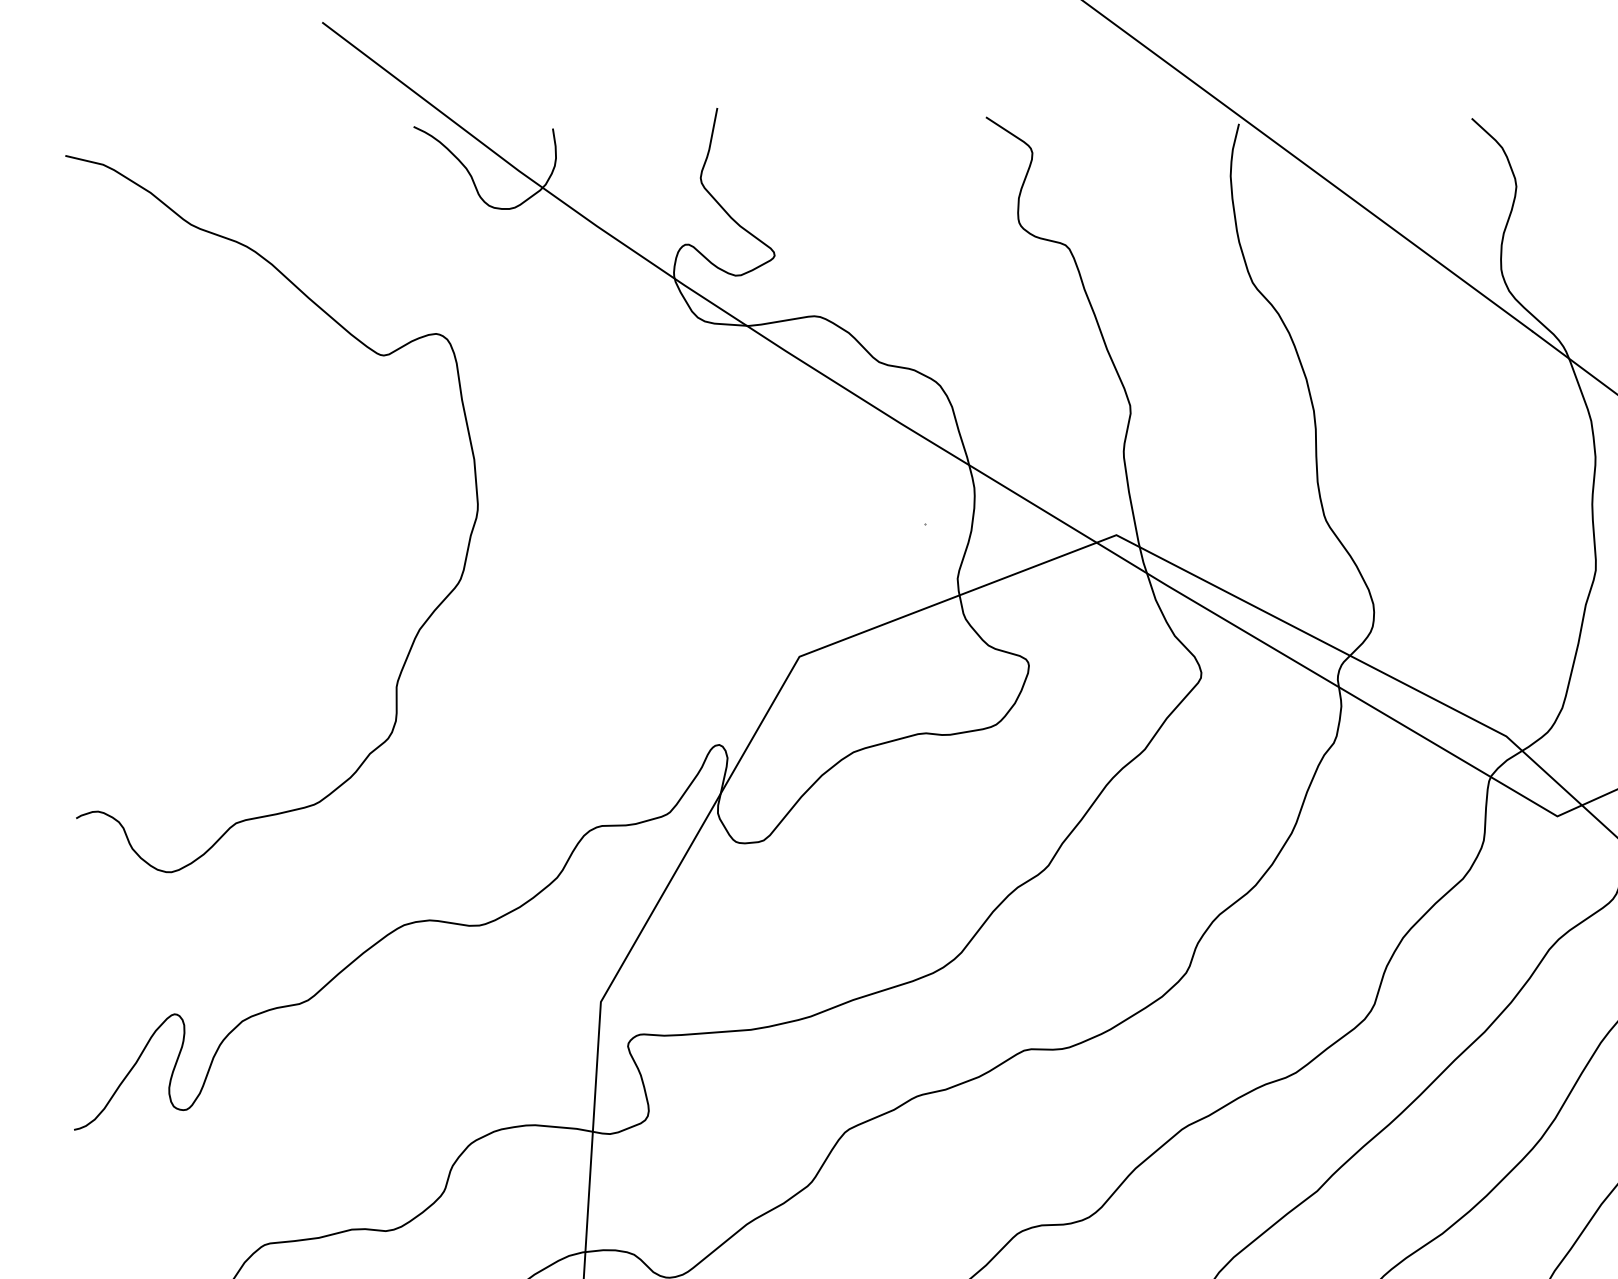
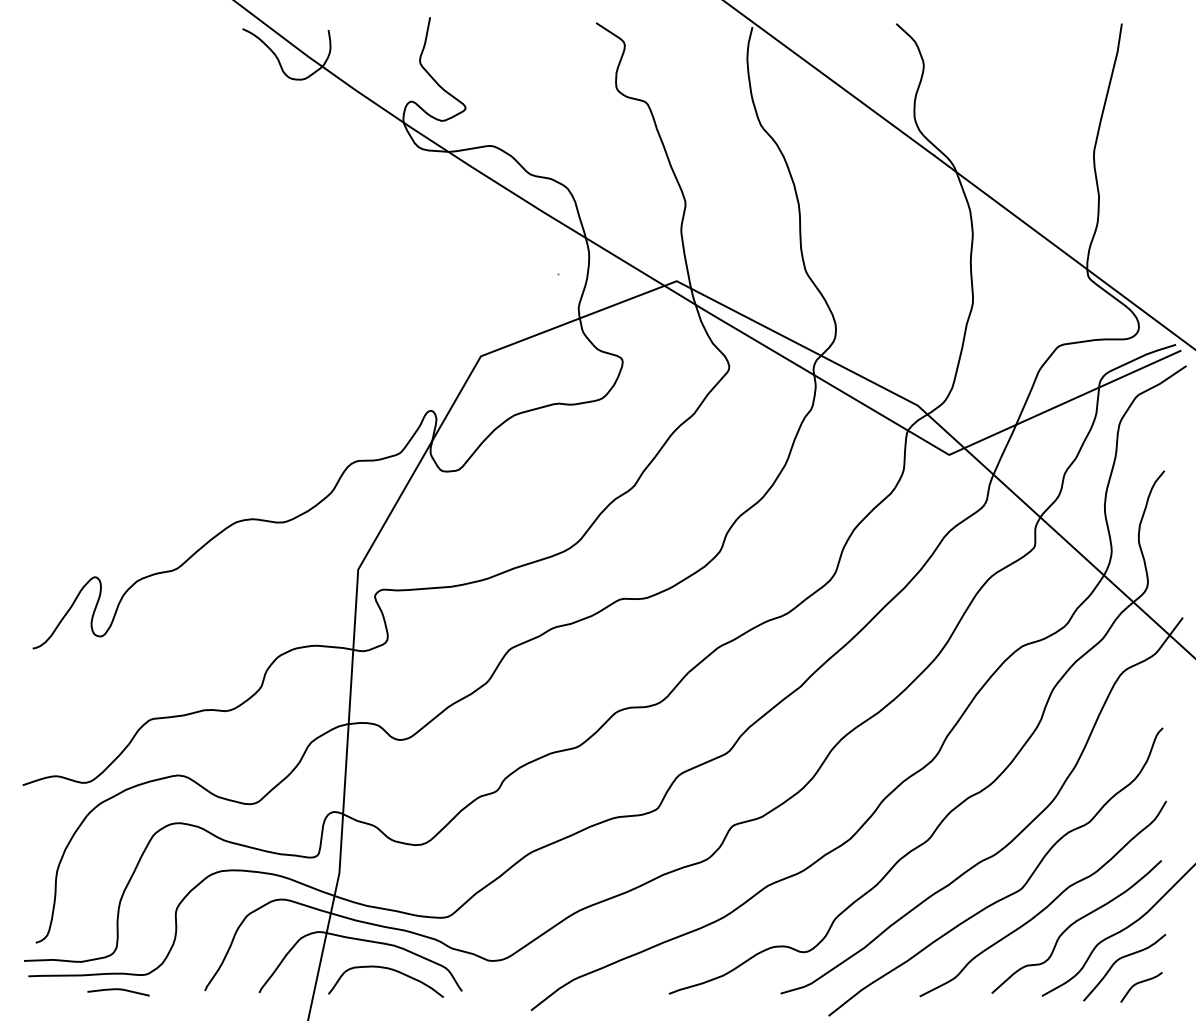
curve: (418, 627) -> (245, 338), removed

